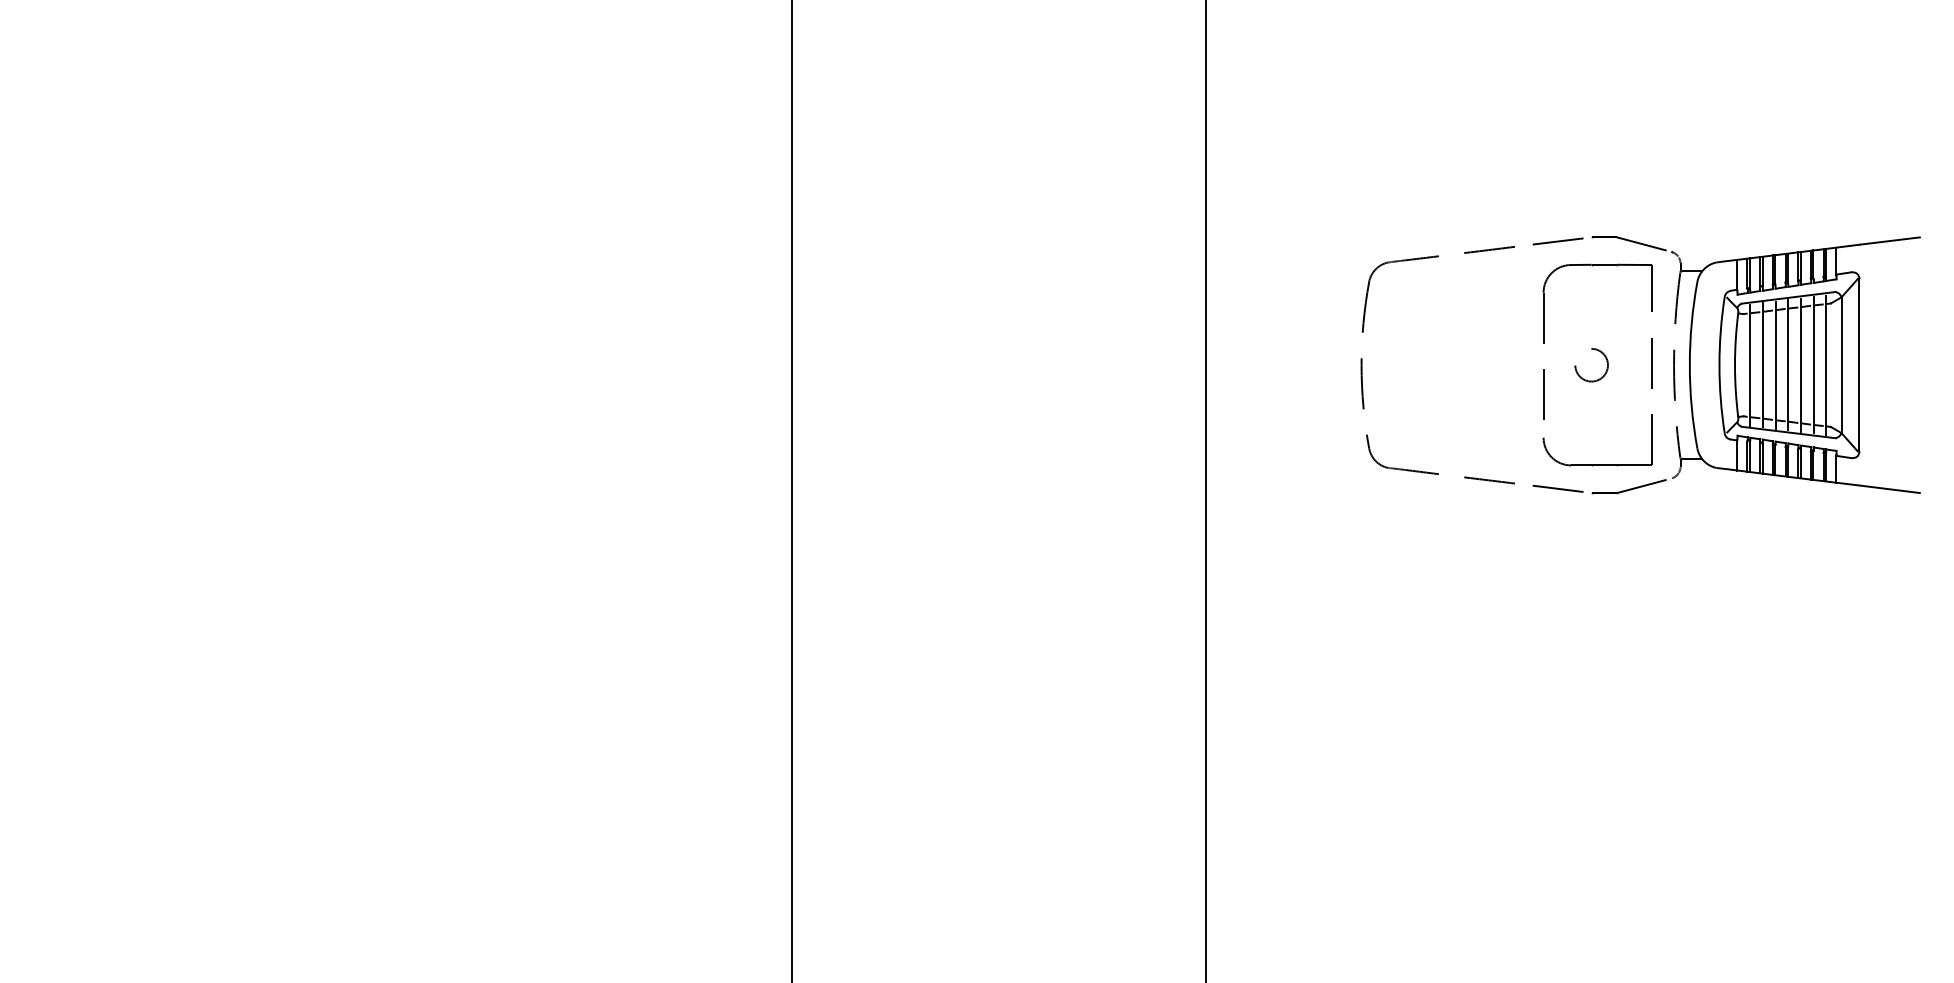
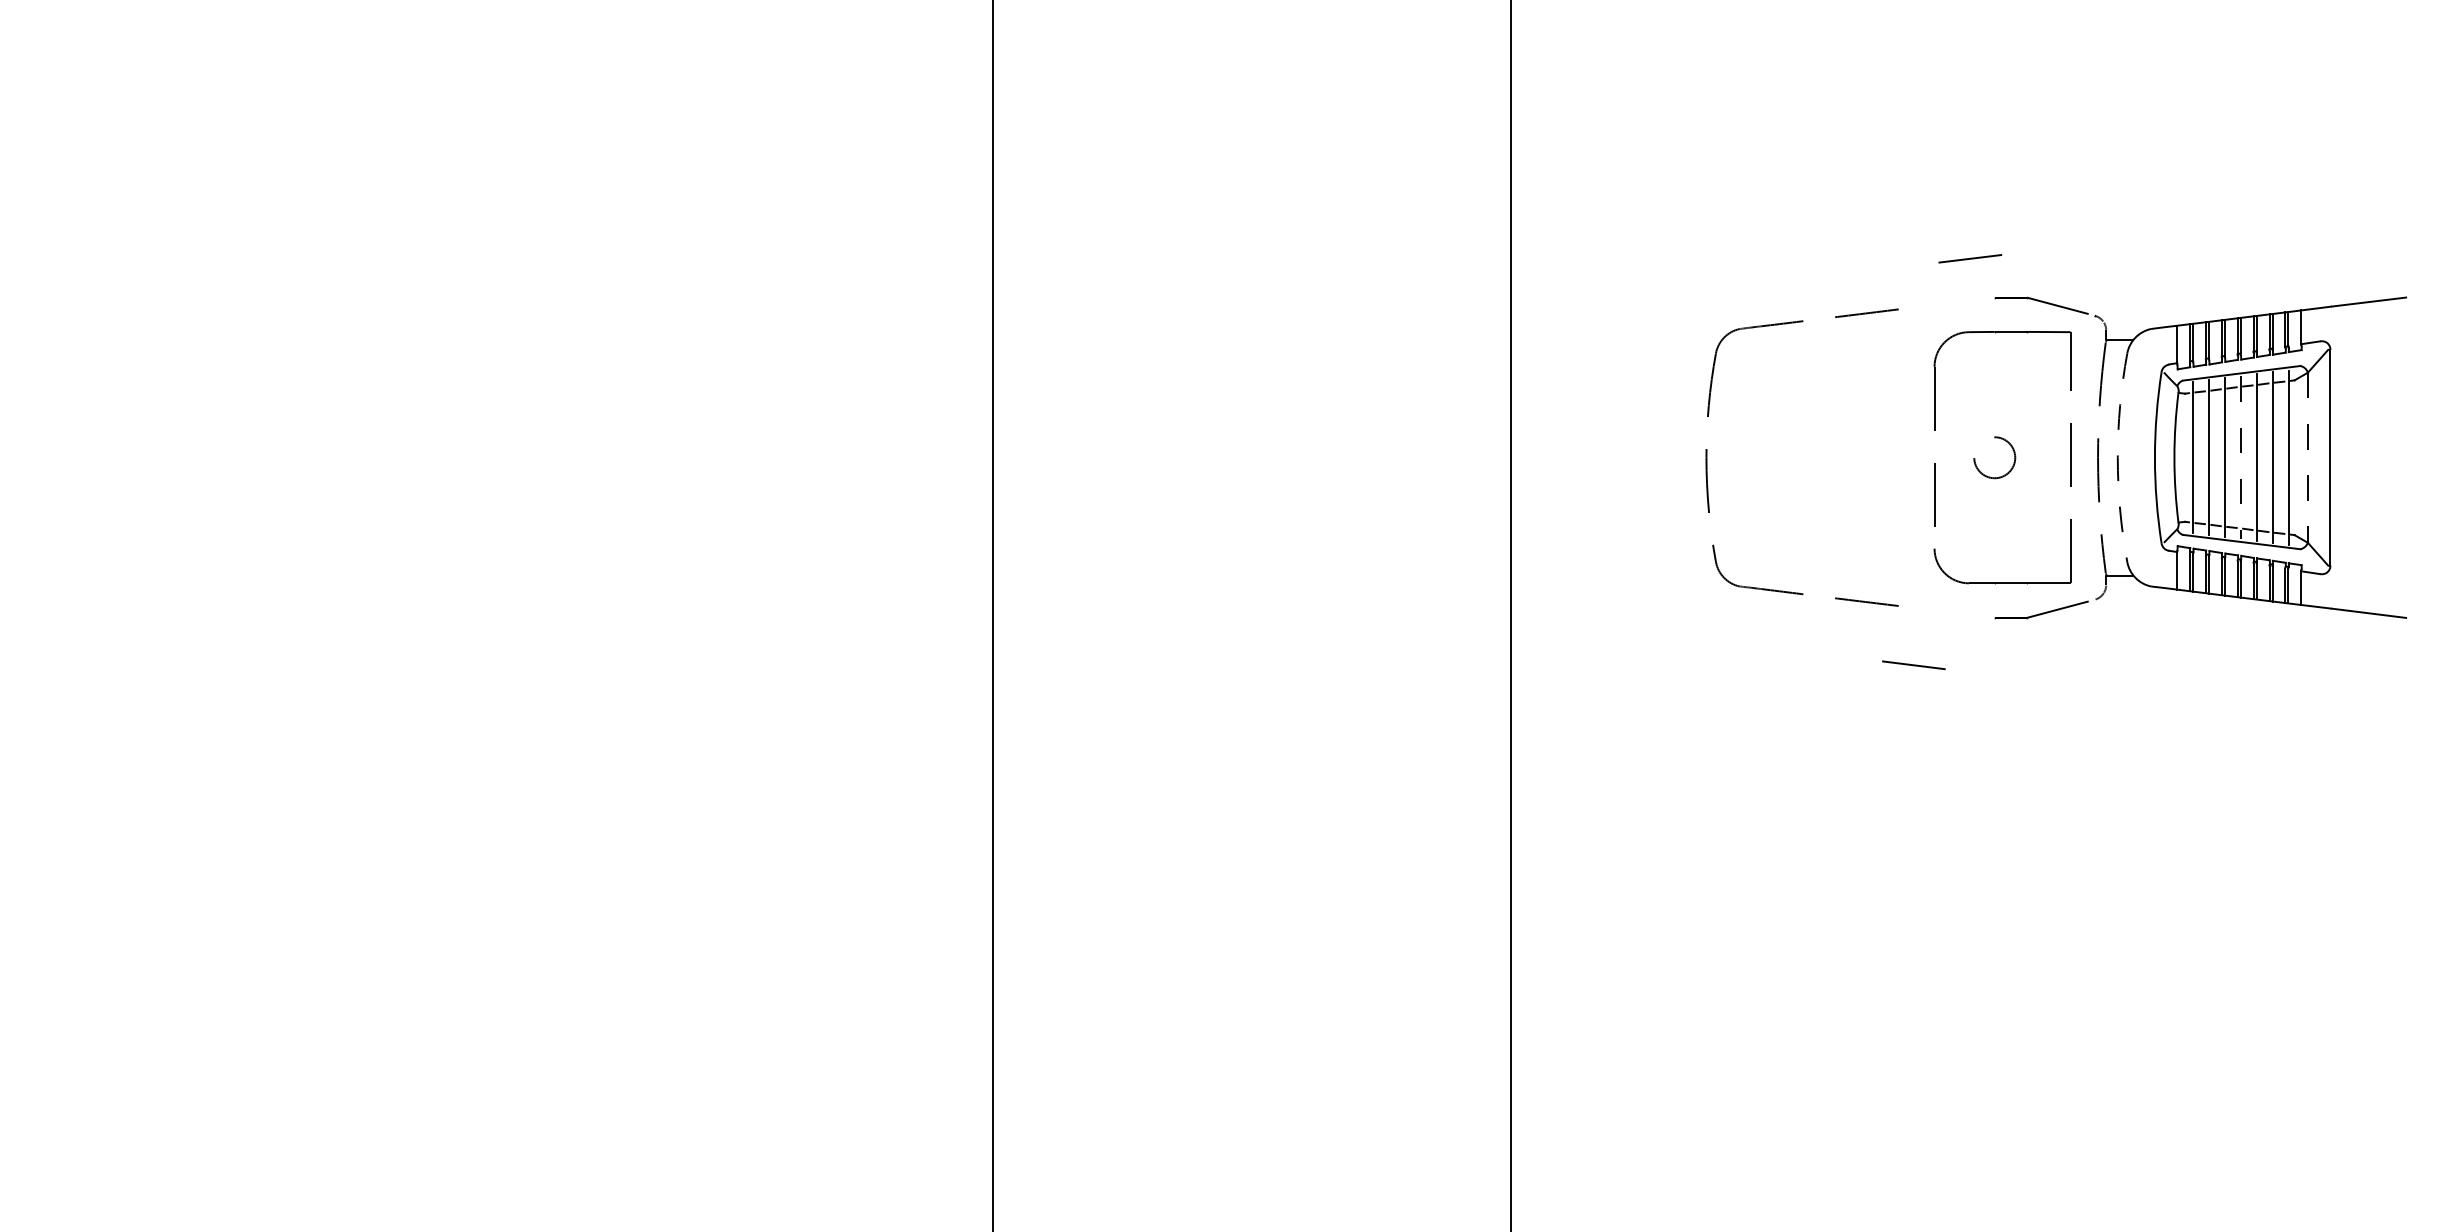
line: (1557, 241) -> (1969, 258), moved
arc: (1689, 365) -> (2117, 458), solid -> dashed
line: (1788, 365) -> (2241, 458), solid -> dashed
line: (1841, 365) -> (2307, 458), solid -> dashed
line: (1557, 488) -> (1913, 664), moved

